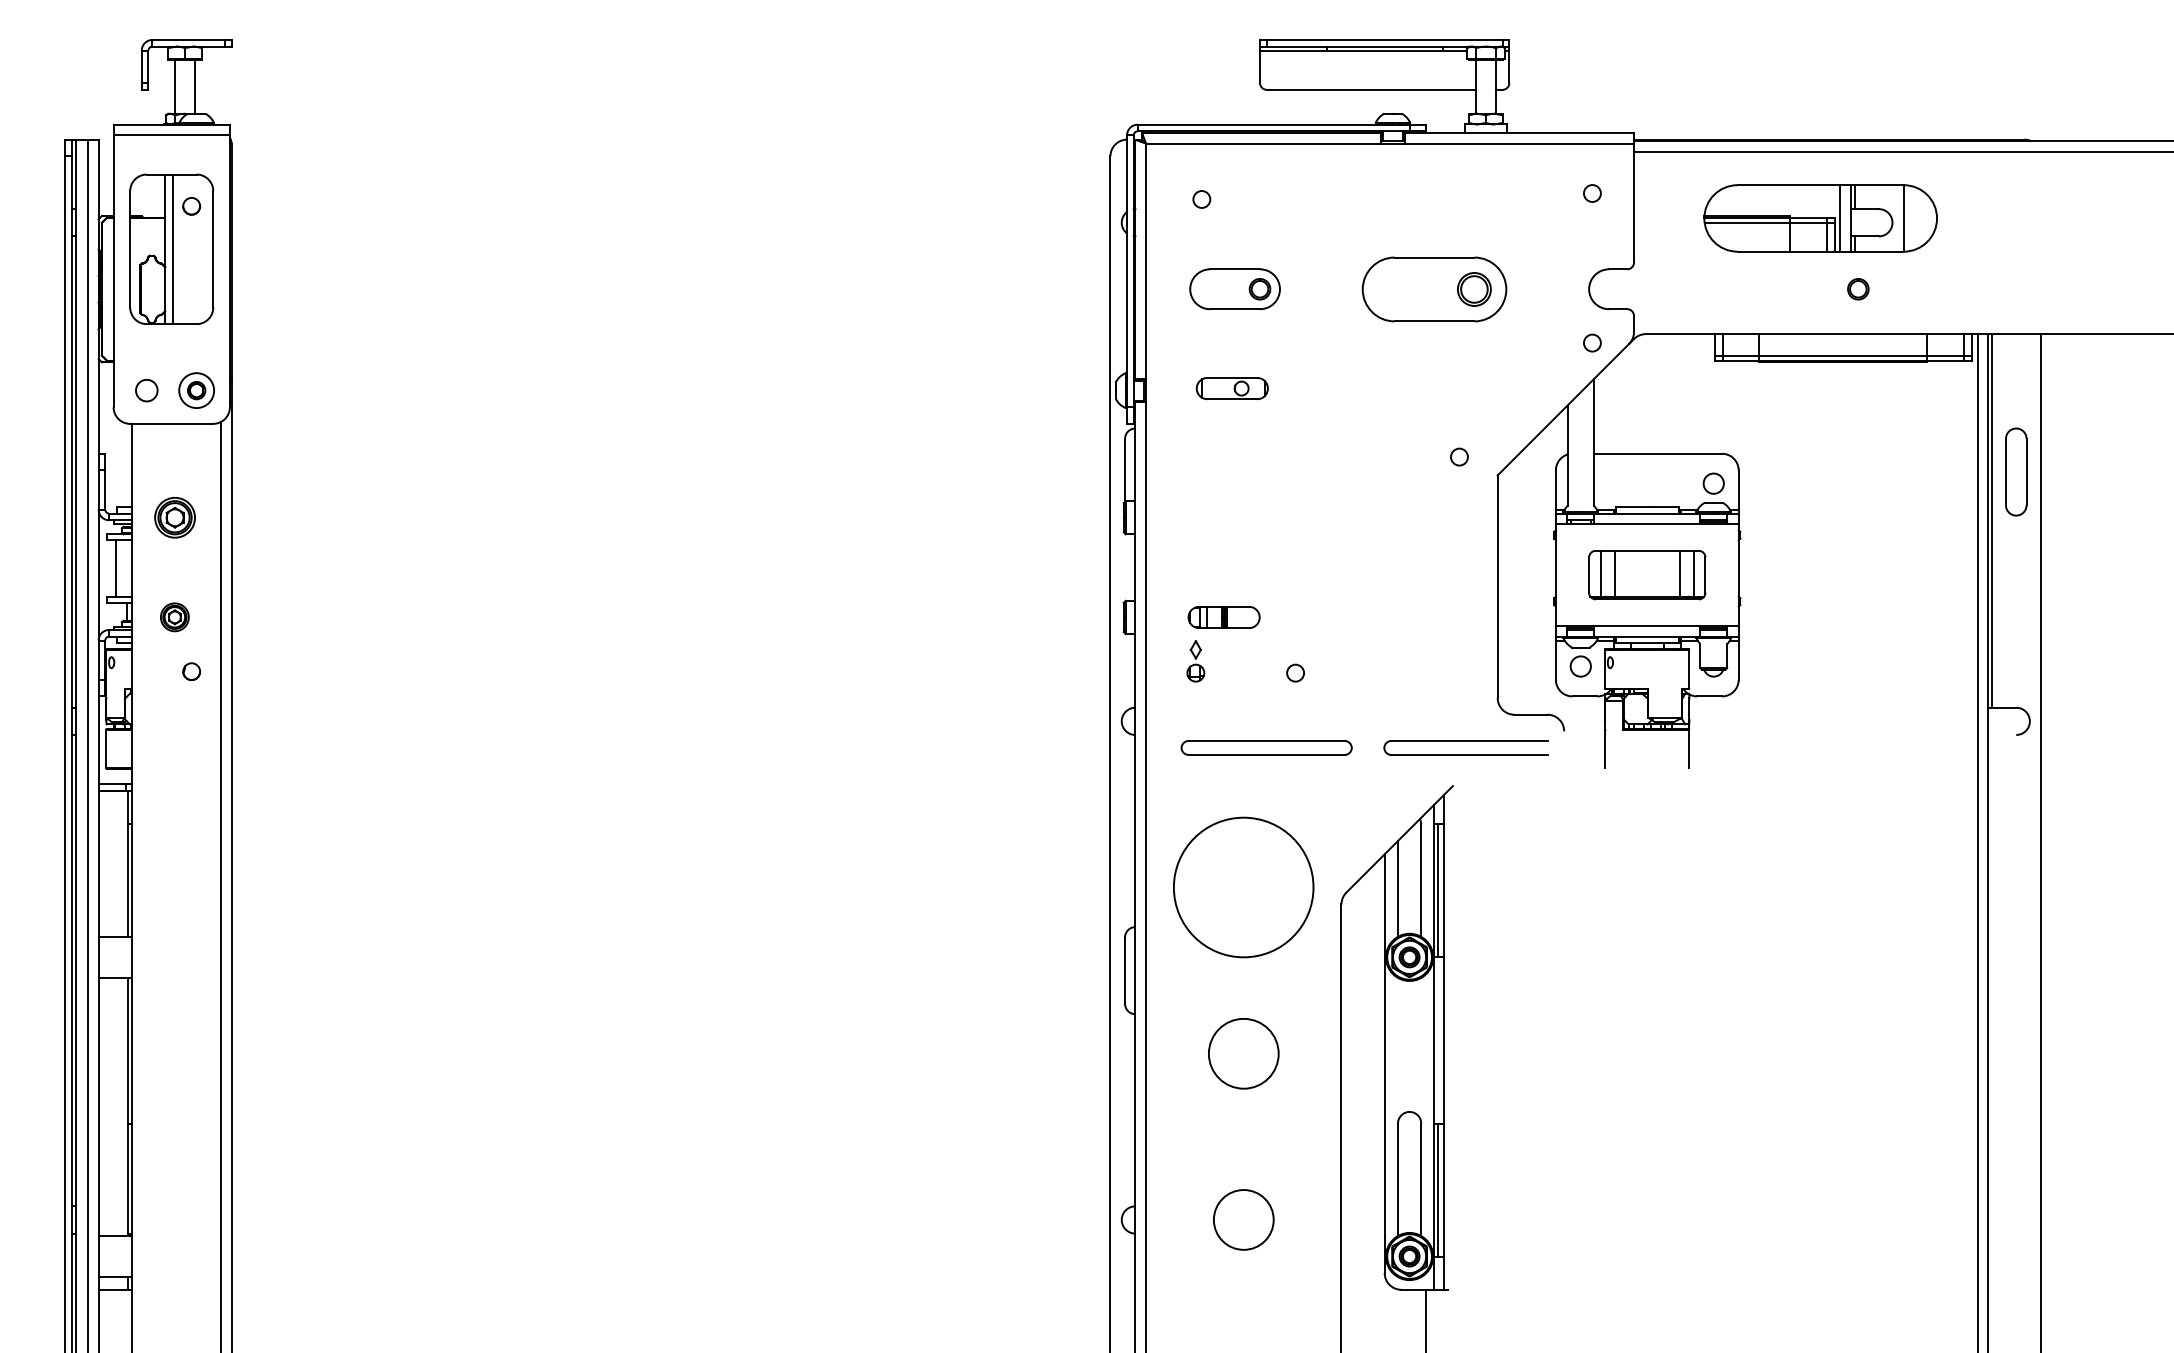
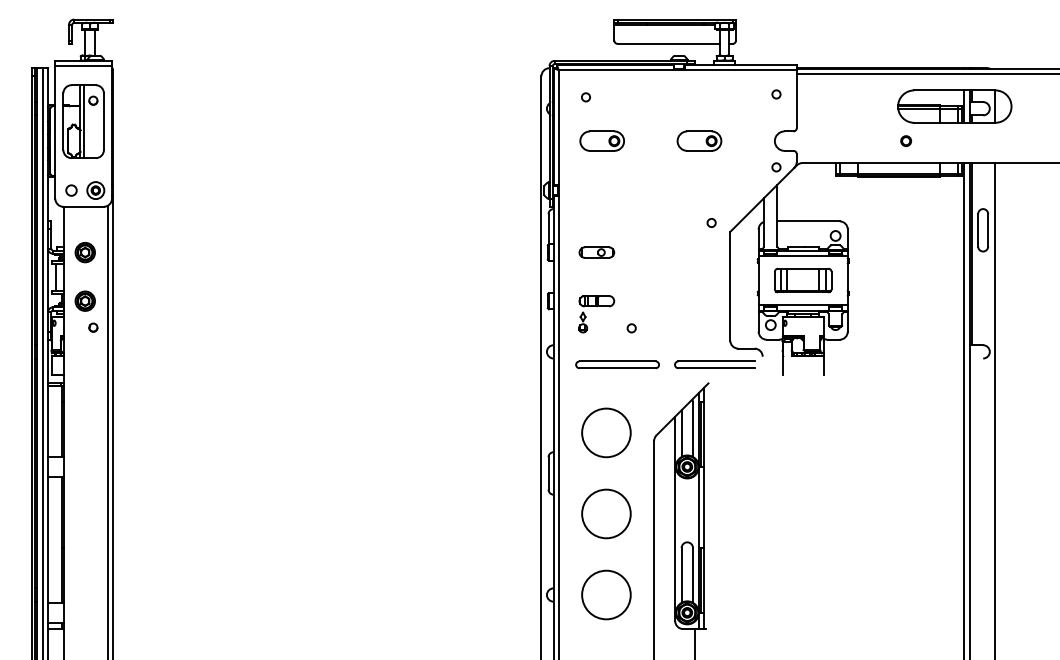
part: (1820, 218) -> (954, 106), moved
part: (1434, 287) -> (699, 140), size x0.62
part: (1231, 388) -> (596, 252), moved
part: (173, 616) -> (84, 300), size x1.43
circle: (1243, 886) -> (606, 432), size x0.71
circle: (1243, 1052) -> (606, 513), size x1.43
circle: (1243, 1218) -> (606, 594), size x1.67

